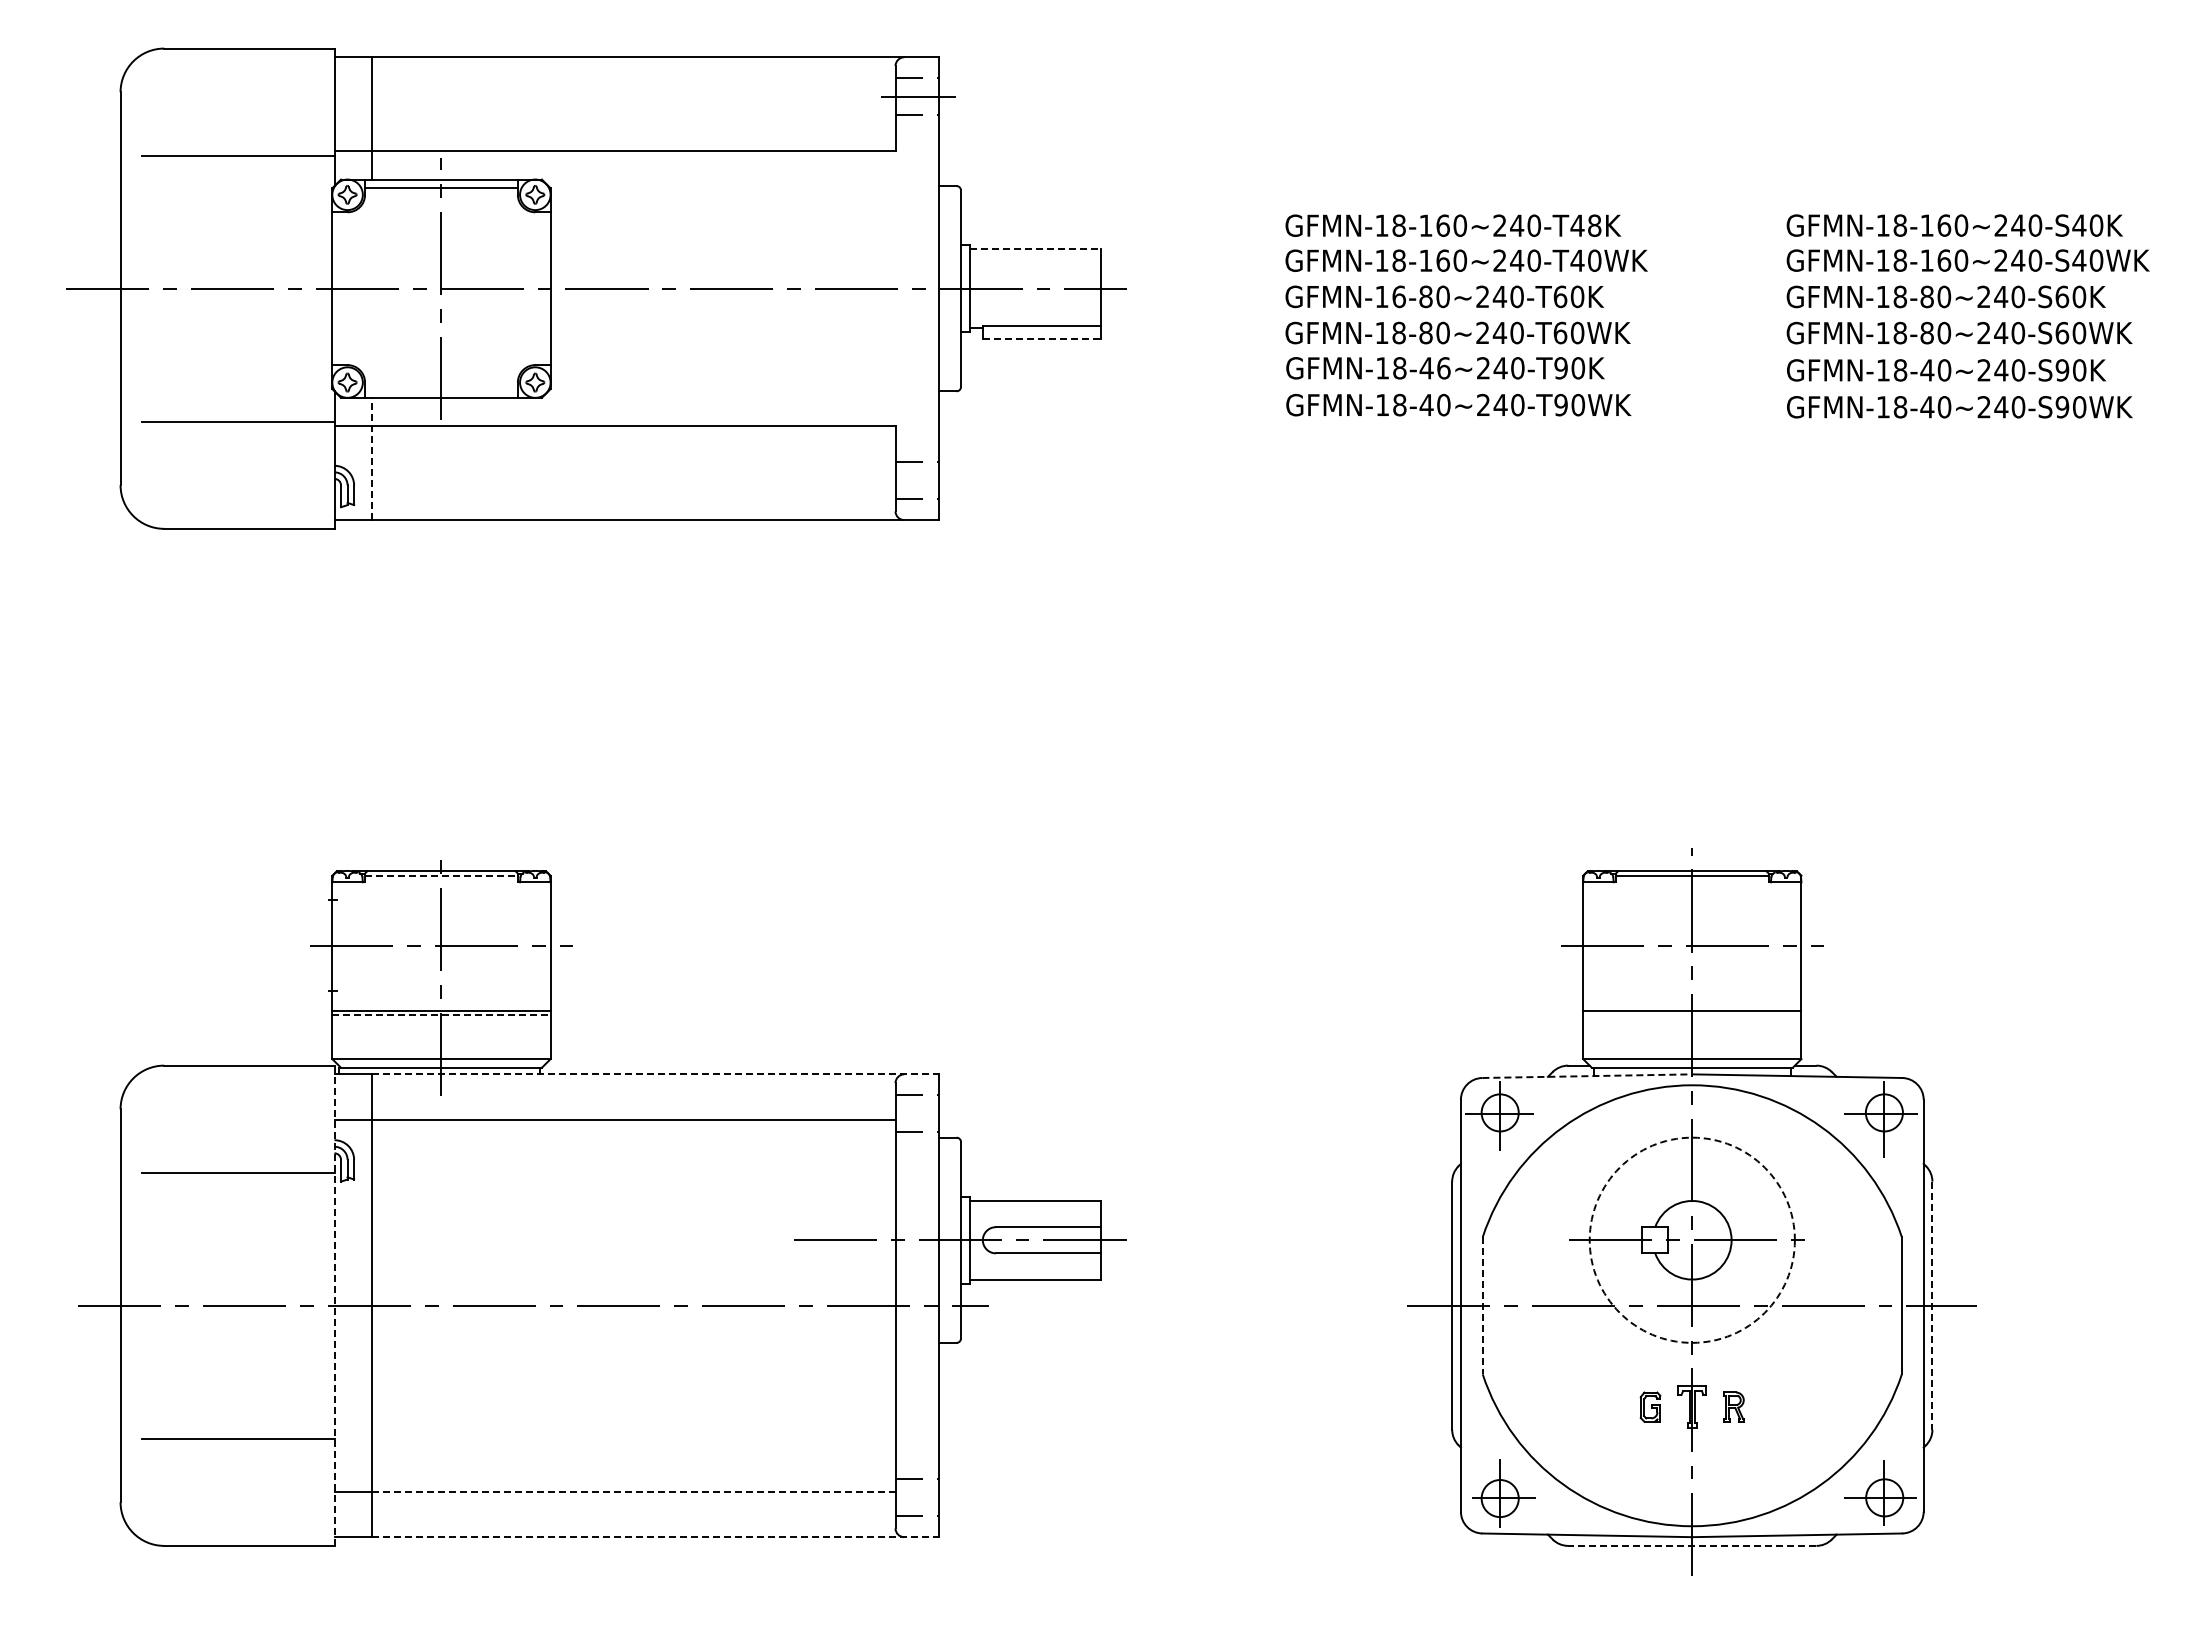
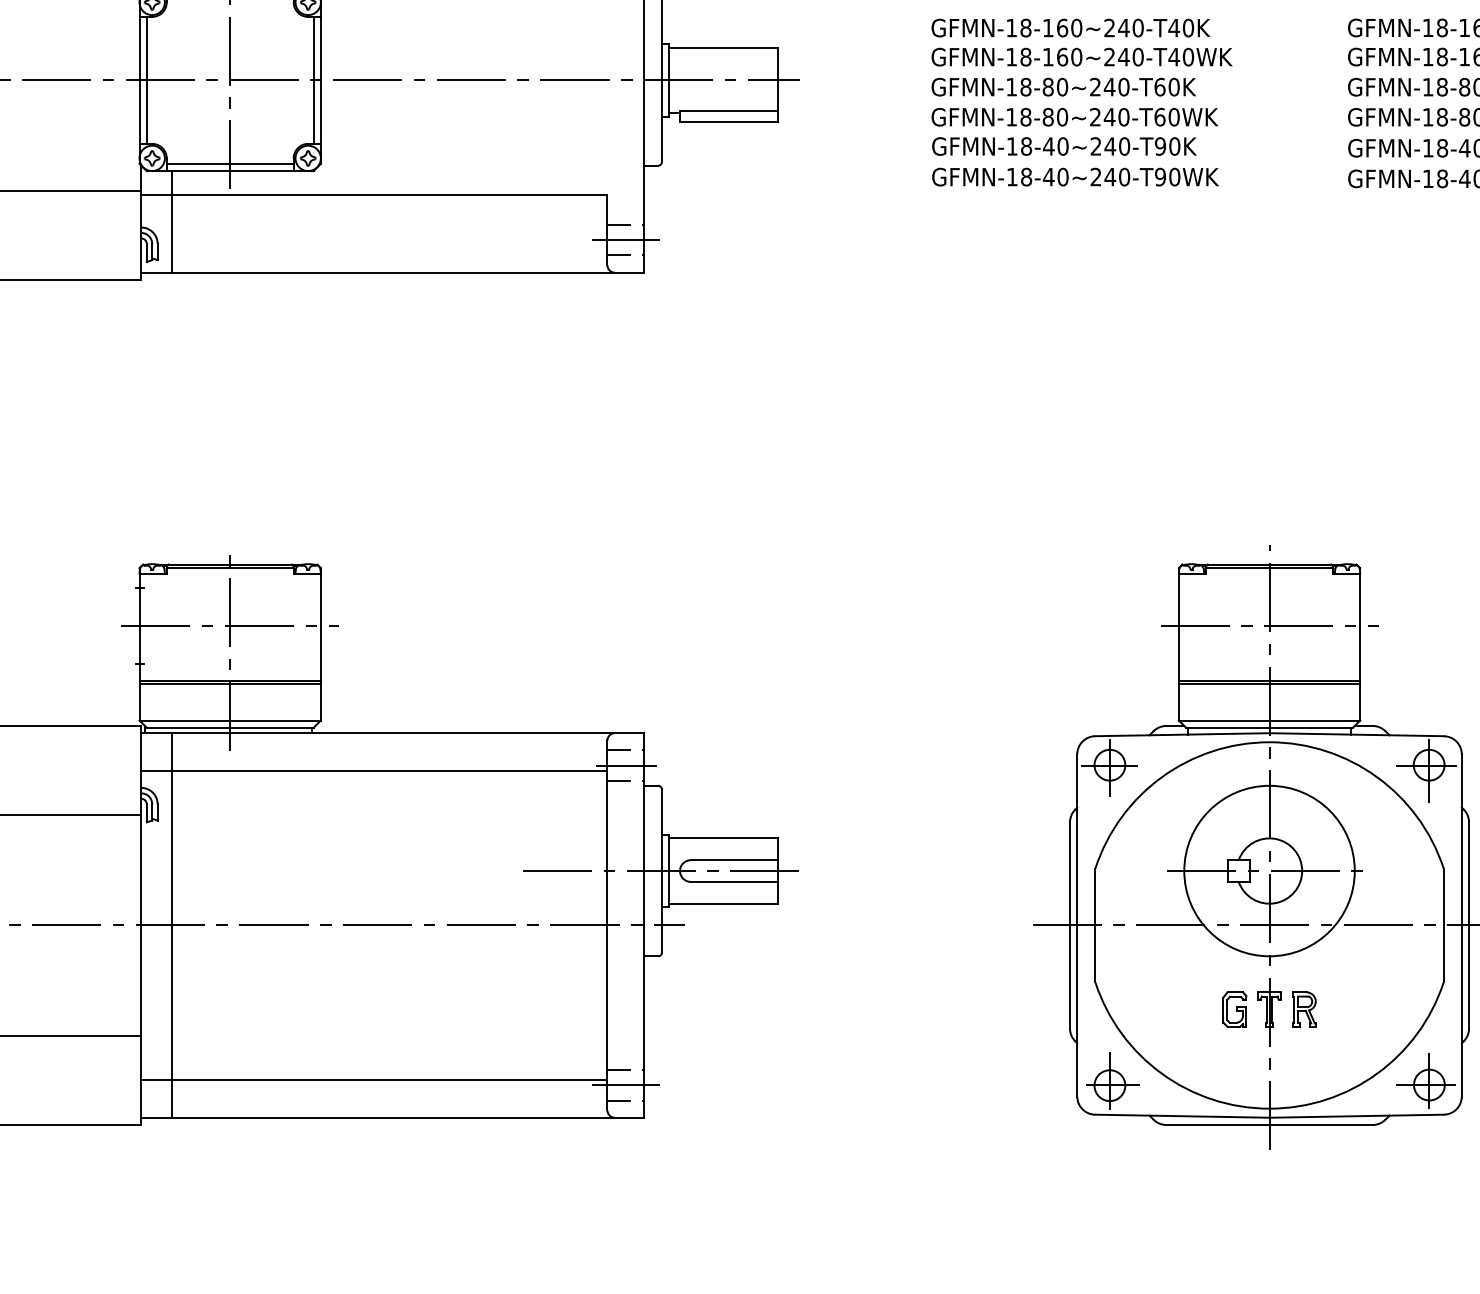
text: (1594, 225) -> (1188, 27), GFMN-18-160~240-T48K -> GFMN-18-160~240-T40K
line: (1035, 249) -> (723, 47), dashed -> solid
line: (341, 288) -> (147, 80), added
line: (541, 288) -> (313, 80), added
text: (1398, 296) -> (1025, 86), GFMN-16-80~240-T60K -> GFMN-18-80~240-T60K
line: (1041, 338) -> (728, 121), dashed -> solid
text: (1443, 368) -> (1062, 146), GFMN-18-46~240-T90K -> GFMN-18-40~240-T90K
line: (441, 389) -> (230, 164), added
line: (371, 458) -> (172, 221), dashed -> solid
line: (917, 480) -> (625, 239), added
line: (441, 875) -> (230, 567), dashed -> solid
line: (441, 1015) -> (230, 684), dashed -> solid
line: (1692, 1015) -> (1269, 684), added
line: (655, 1074) -> (408, 733), dashed -> solid
line: (1587, 1076) -> (1182, 734), dashed -> solid
line: (918, 1113) -> (626, 765), added
circle: (1691, 1239) -> (1268, 870), dashed -> solid
line: (1482, 1305) -> (1095, 925), dashed -> solid
line: (334, 1306) -> (141, 926), dashed -> solid
line: (1932, 1306) -> (1469, 926), dashed -> solid
part: (1733, 1406) -> (1303, 1009), size x1.43
part: (1650, 1407) -> (1234, 1010), size x1.43
line: (633, 1491) -> (389, 1079), dashed -> solid
line: (917, 1497) -> (625, 1084), added
line: (655, 1537) -> (408, 1118), dashed -> solid
line: (1691, 1545) -> (1268, 1124), dashed -> solid

